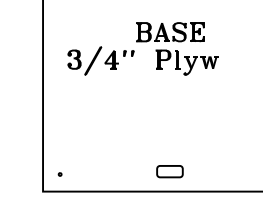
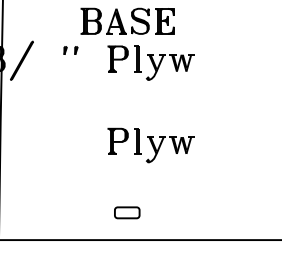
part: (111, 59) -> (47, 58), removed
part: (186, 122) -> (149, 145), added
part: (169, 171) -> (126, 212), size x0.7

